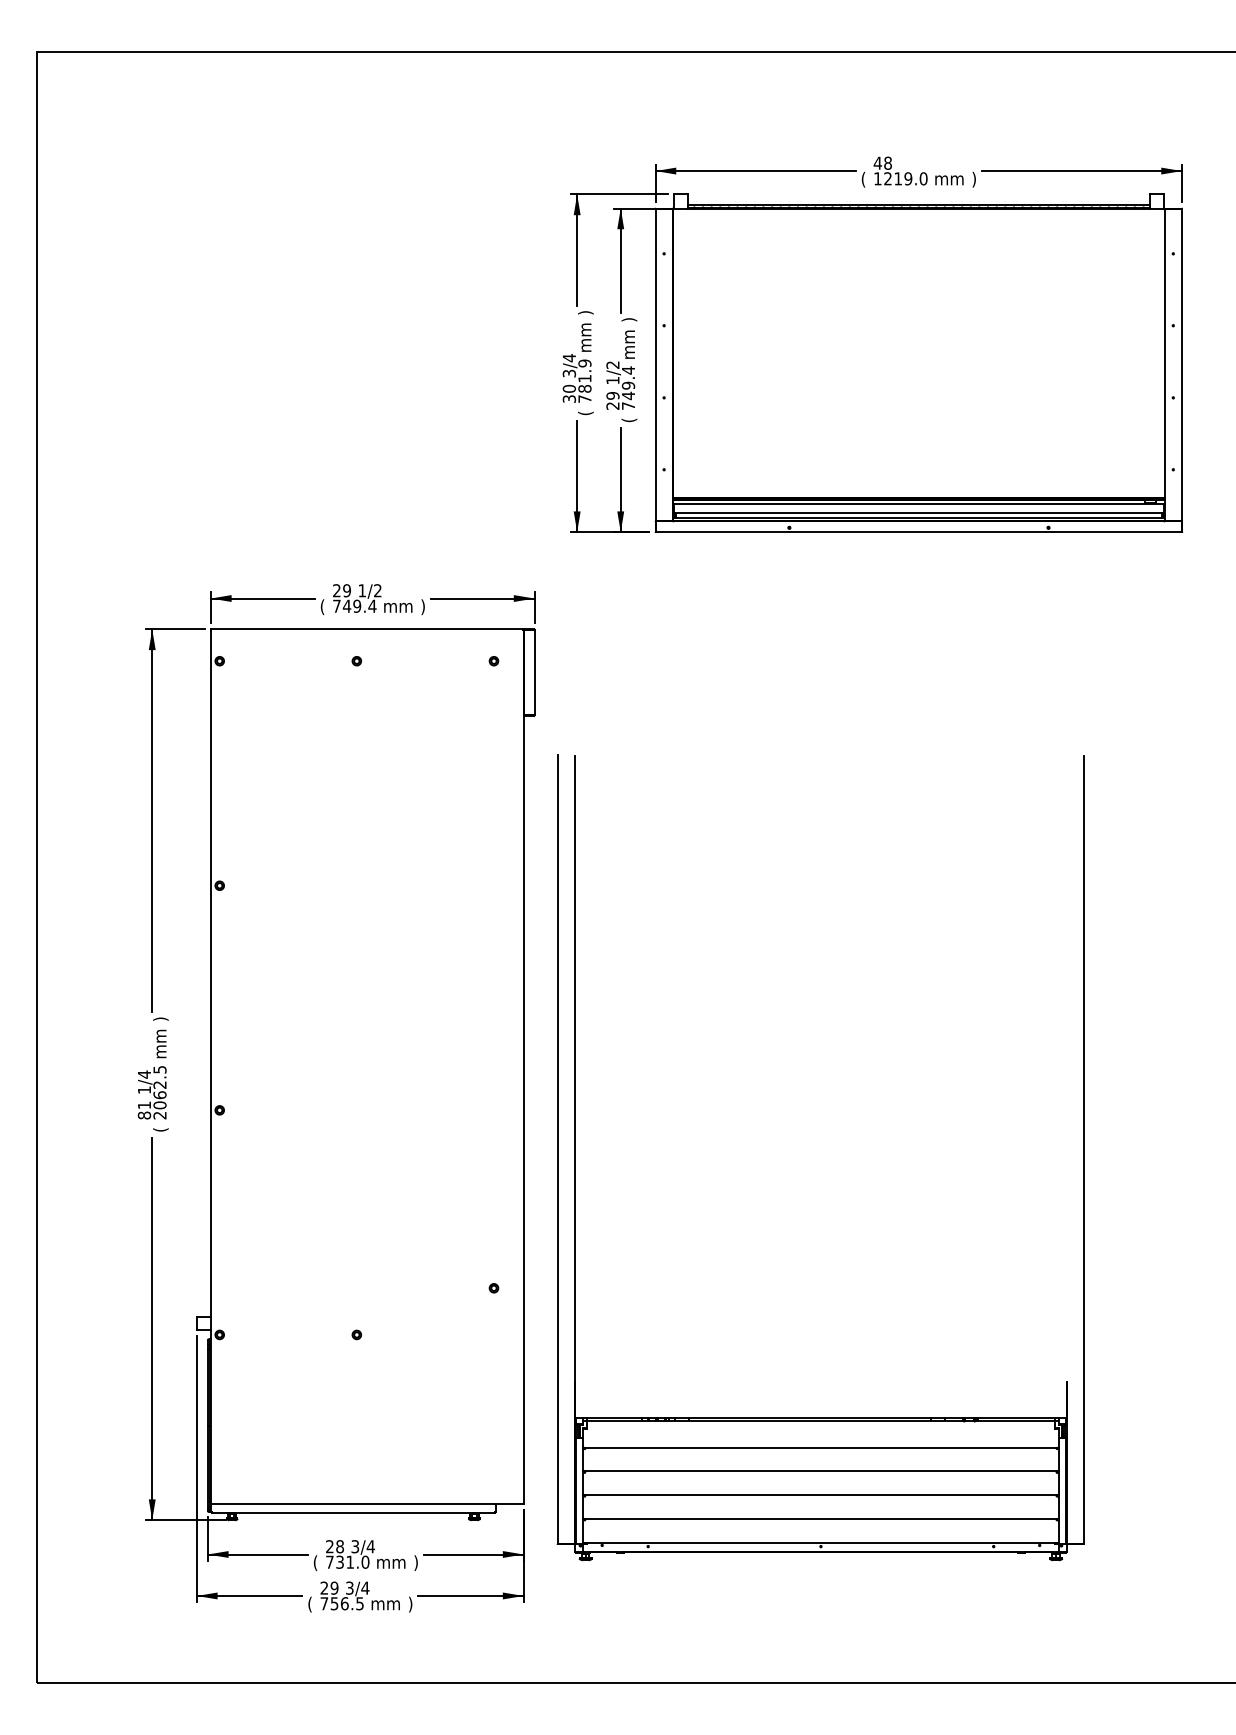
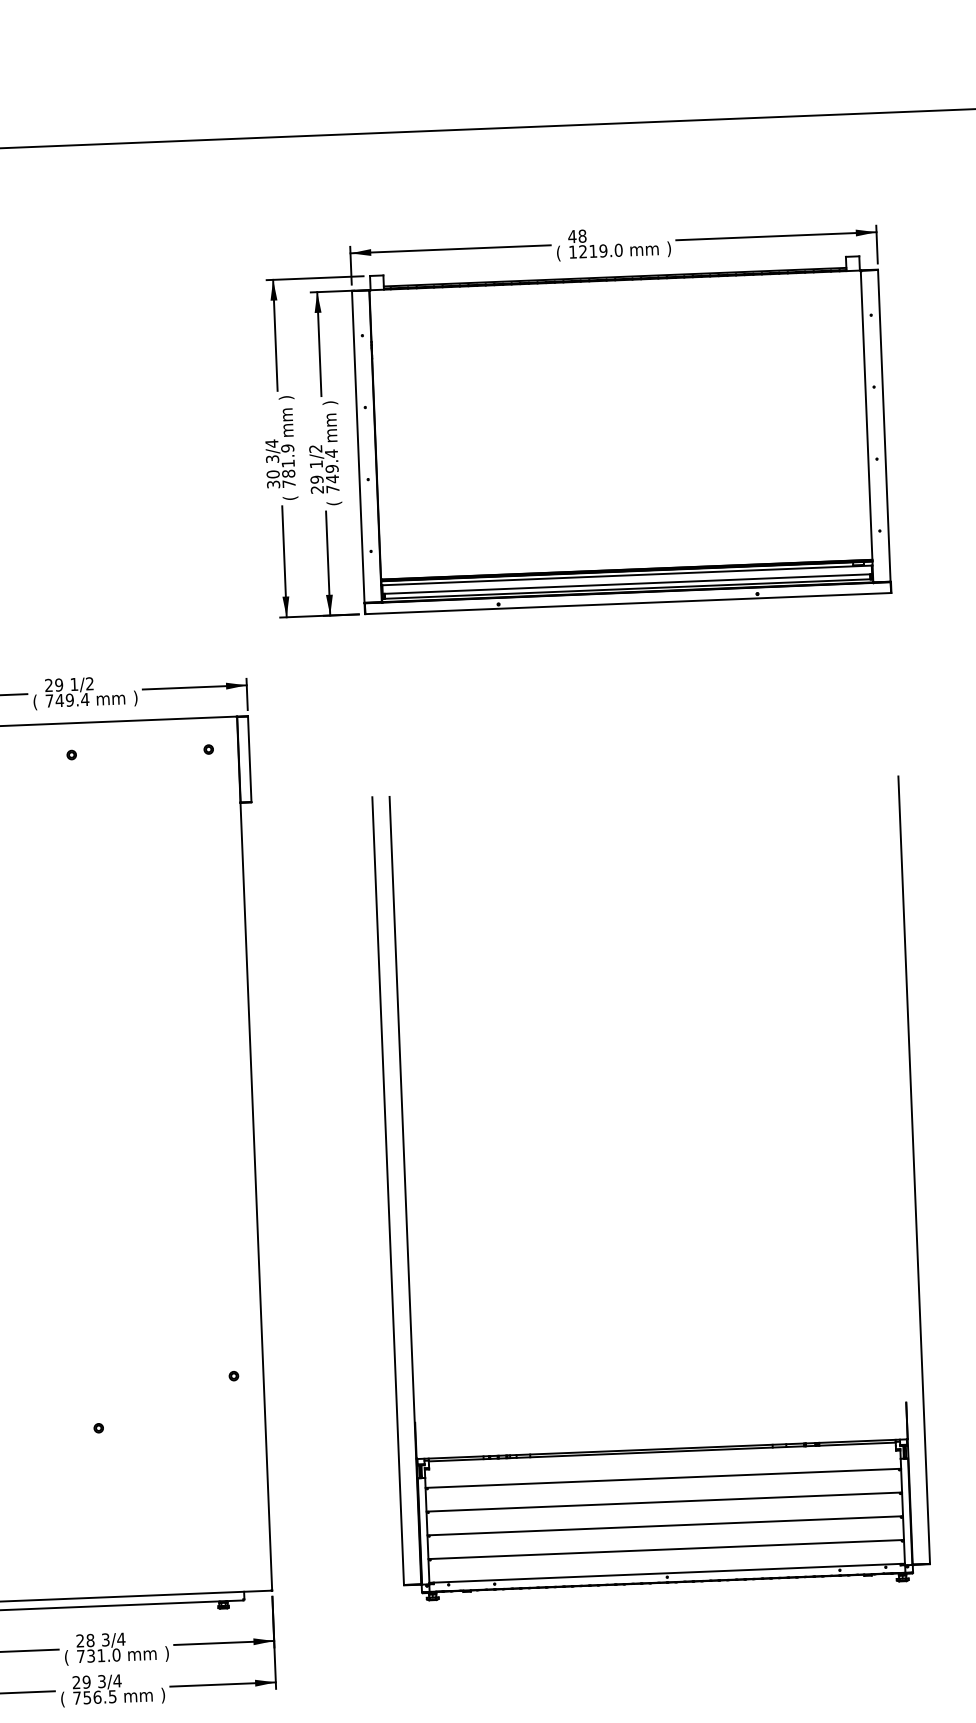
part: (575, 1157) -> (406, 1198), moved

